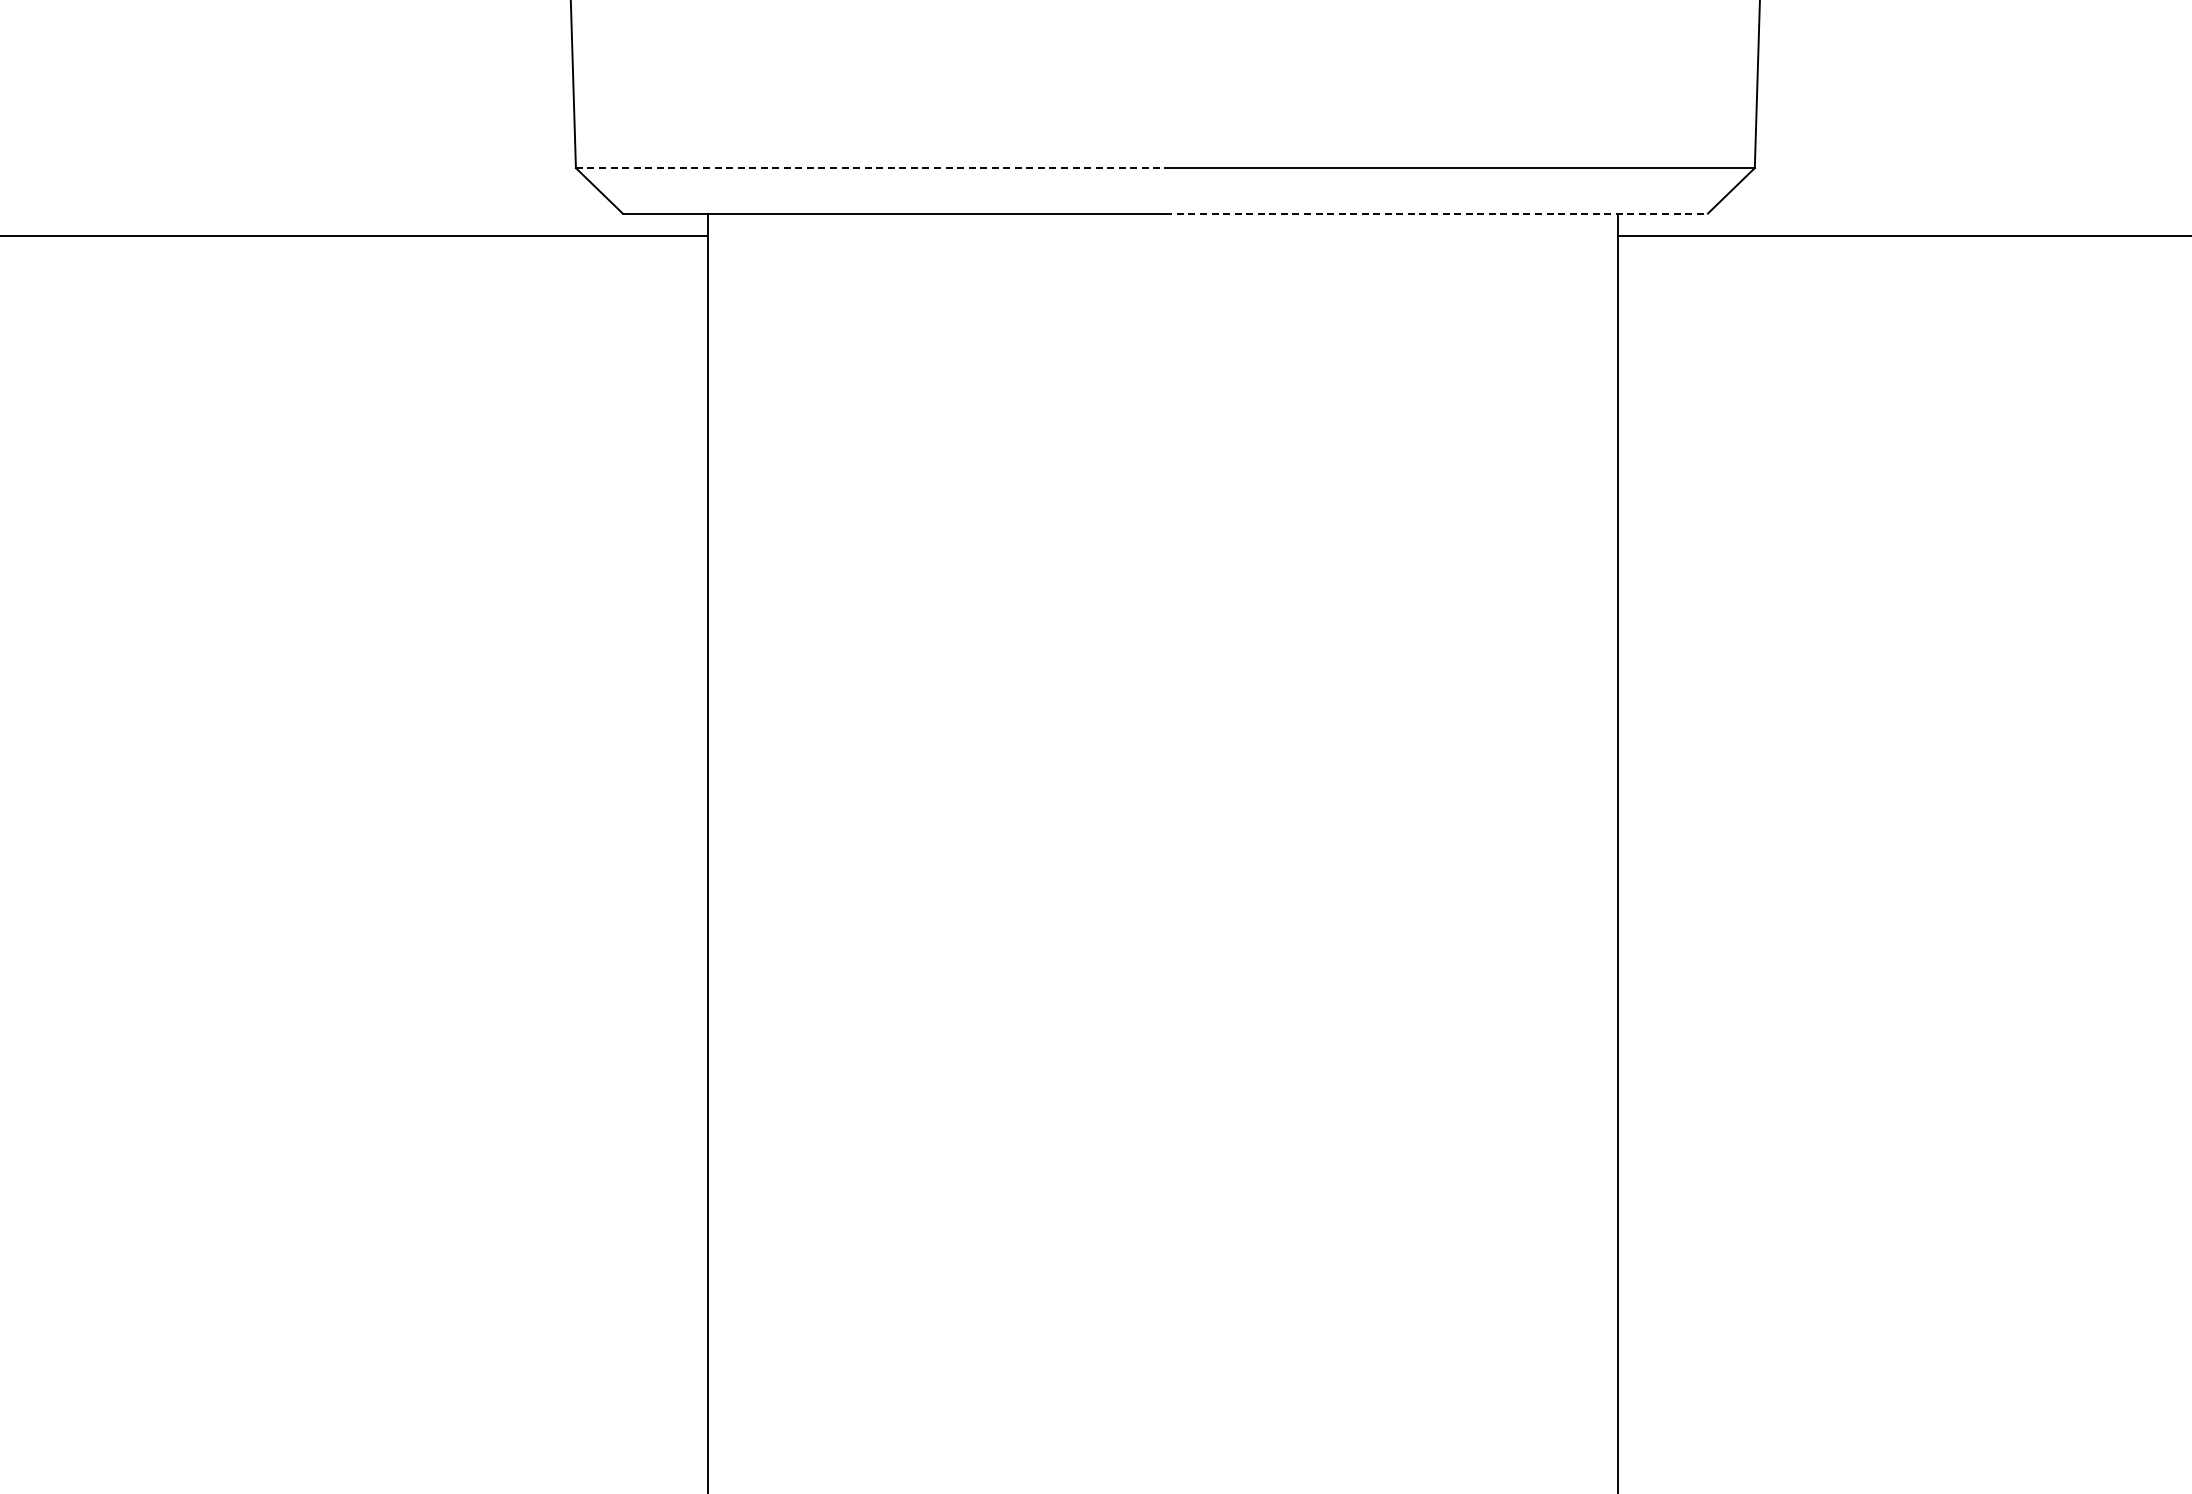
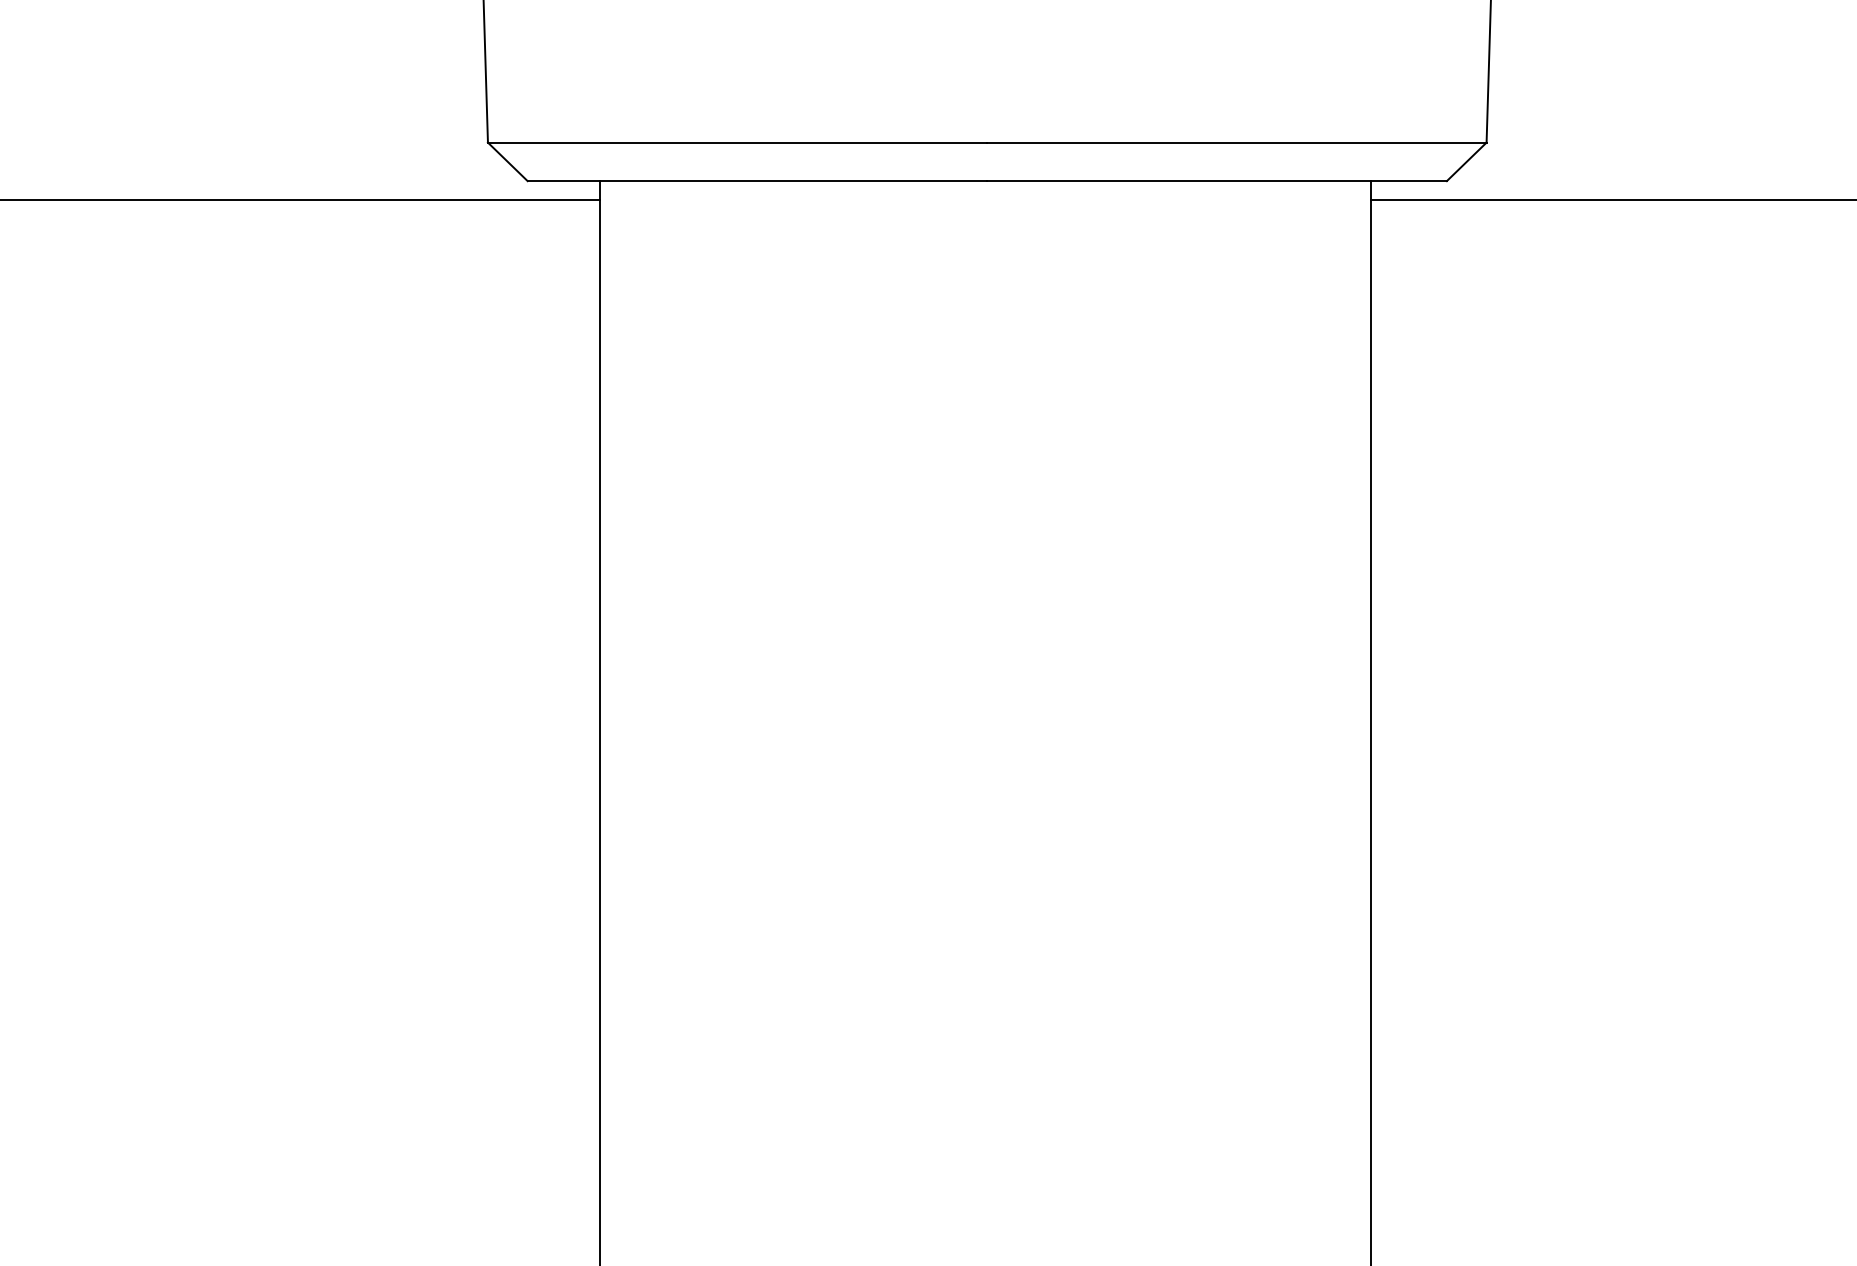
line: (870, 168) -> (737, 142), dashed -> solid
line: (1437, 213) -> (1217, 181), dashed -> solid

